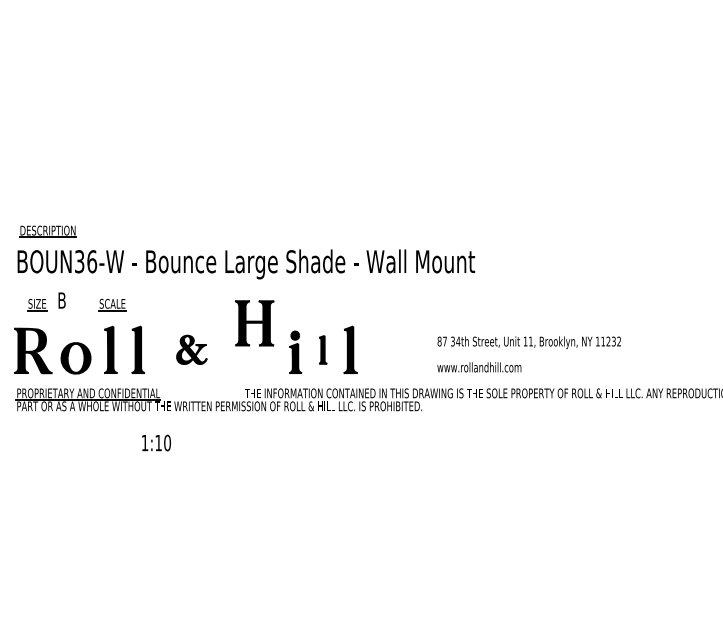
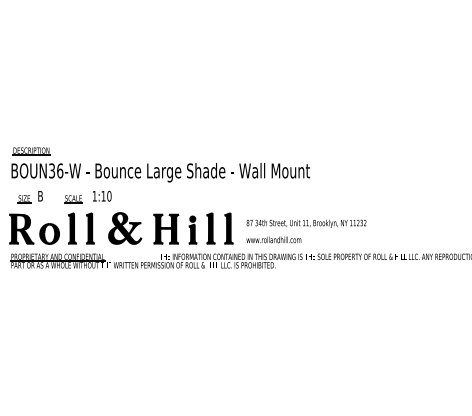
part: (255, 322) -> (166, 228), moved
part: (192, 349) -> (125, 228), size x1.67
part: (322, 349) -> (210, 228), size x1.67
text: (529, 354) -> (306, 231), moved
text: (156, 441) -> (102, 195), moved

